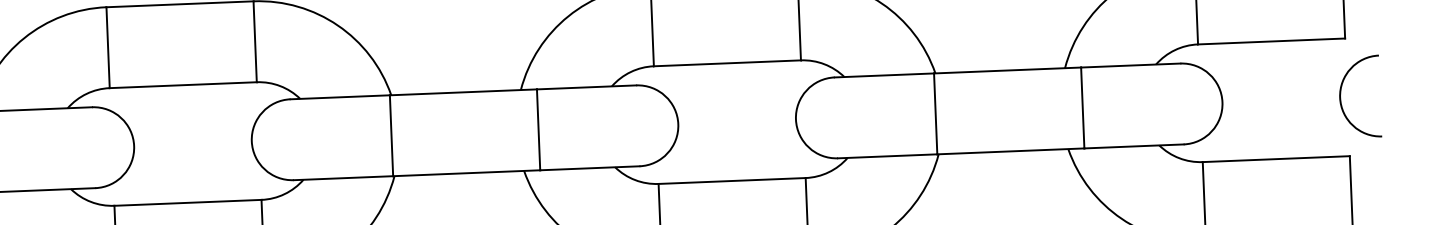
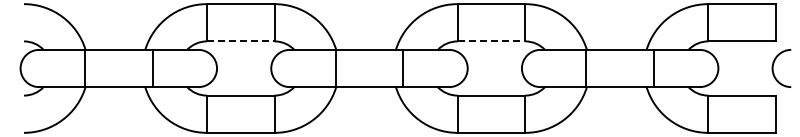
line: (727, 63) -> (491, 41), solid -> dashed
line: (182, 85) -> (240, 41), solid -> dashed

